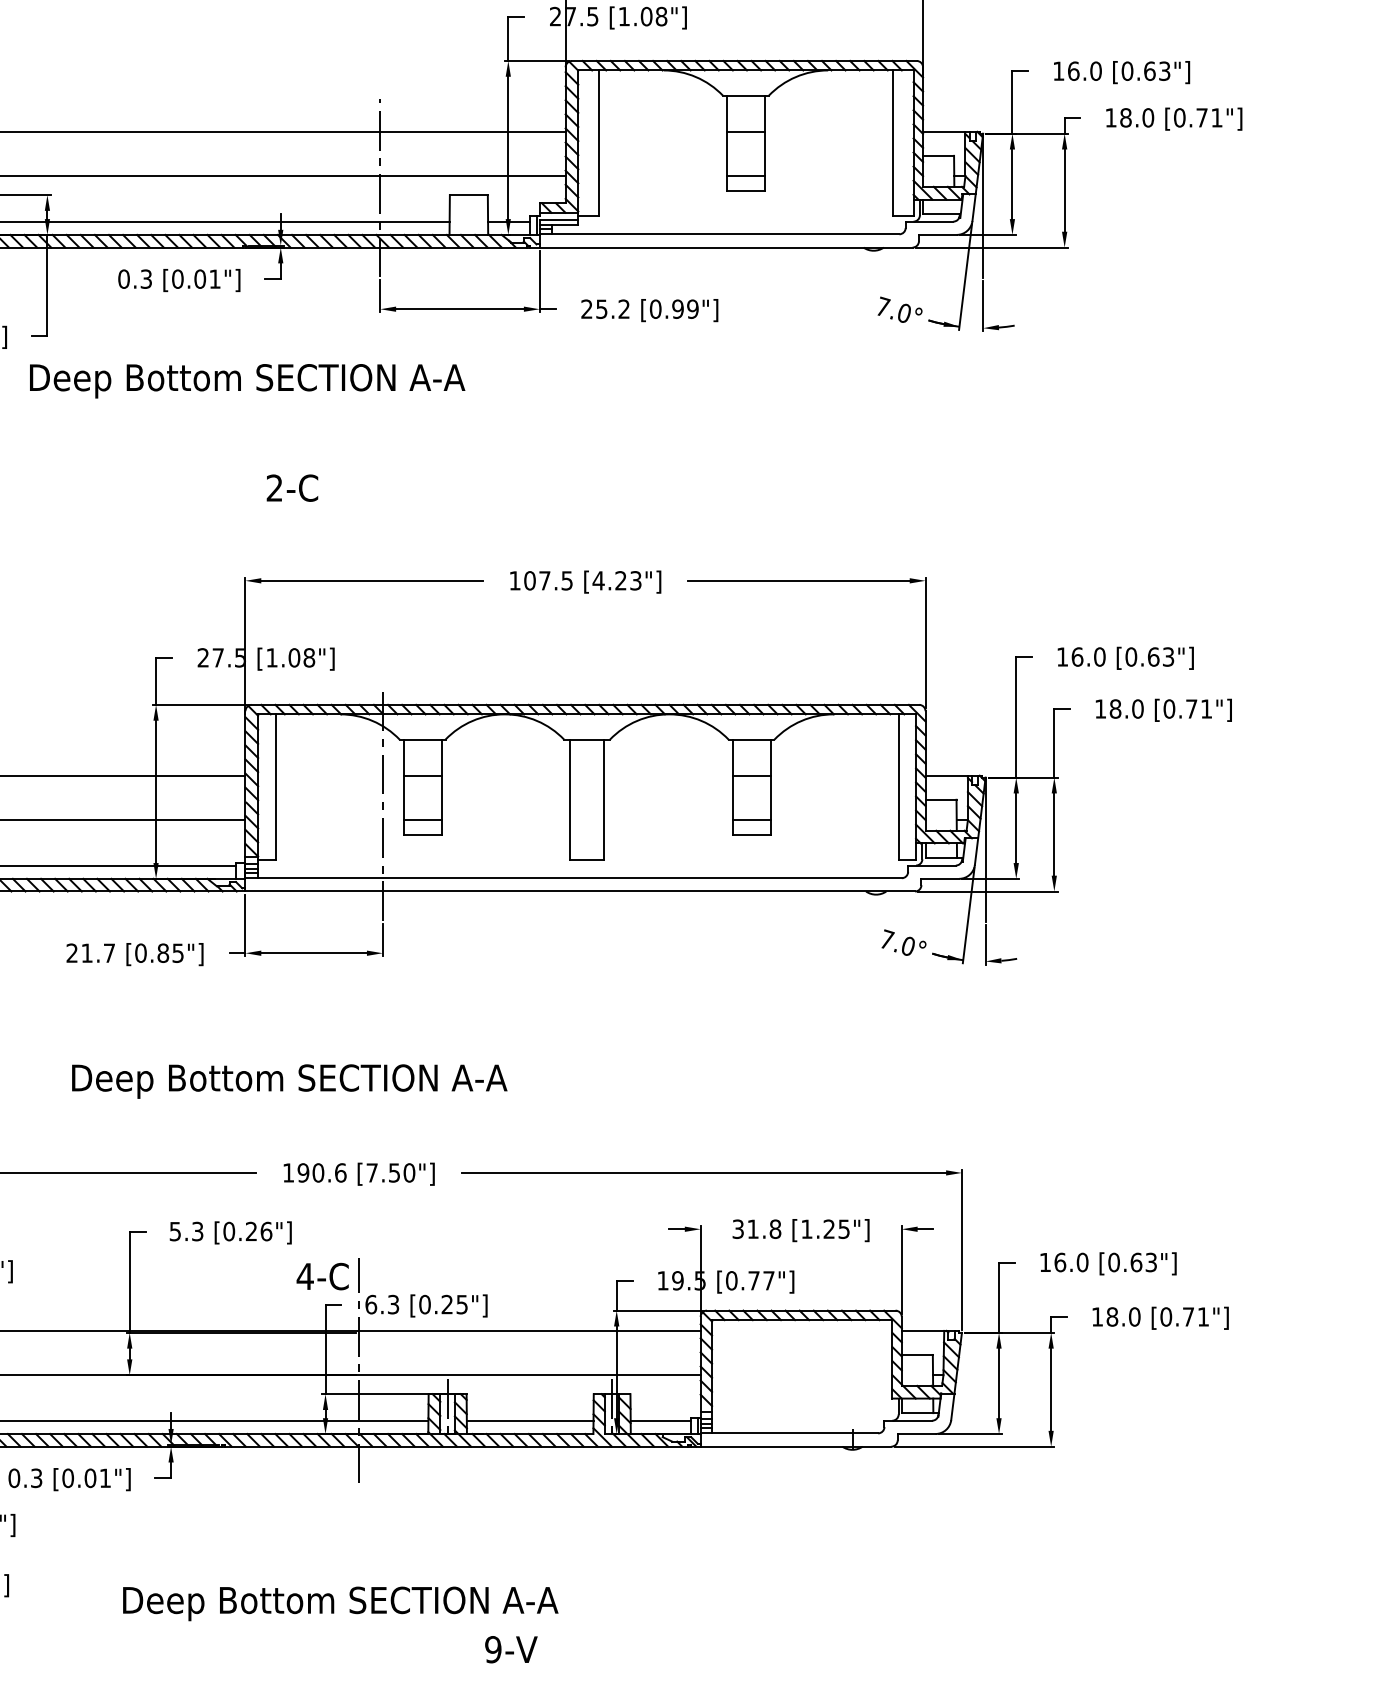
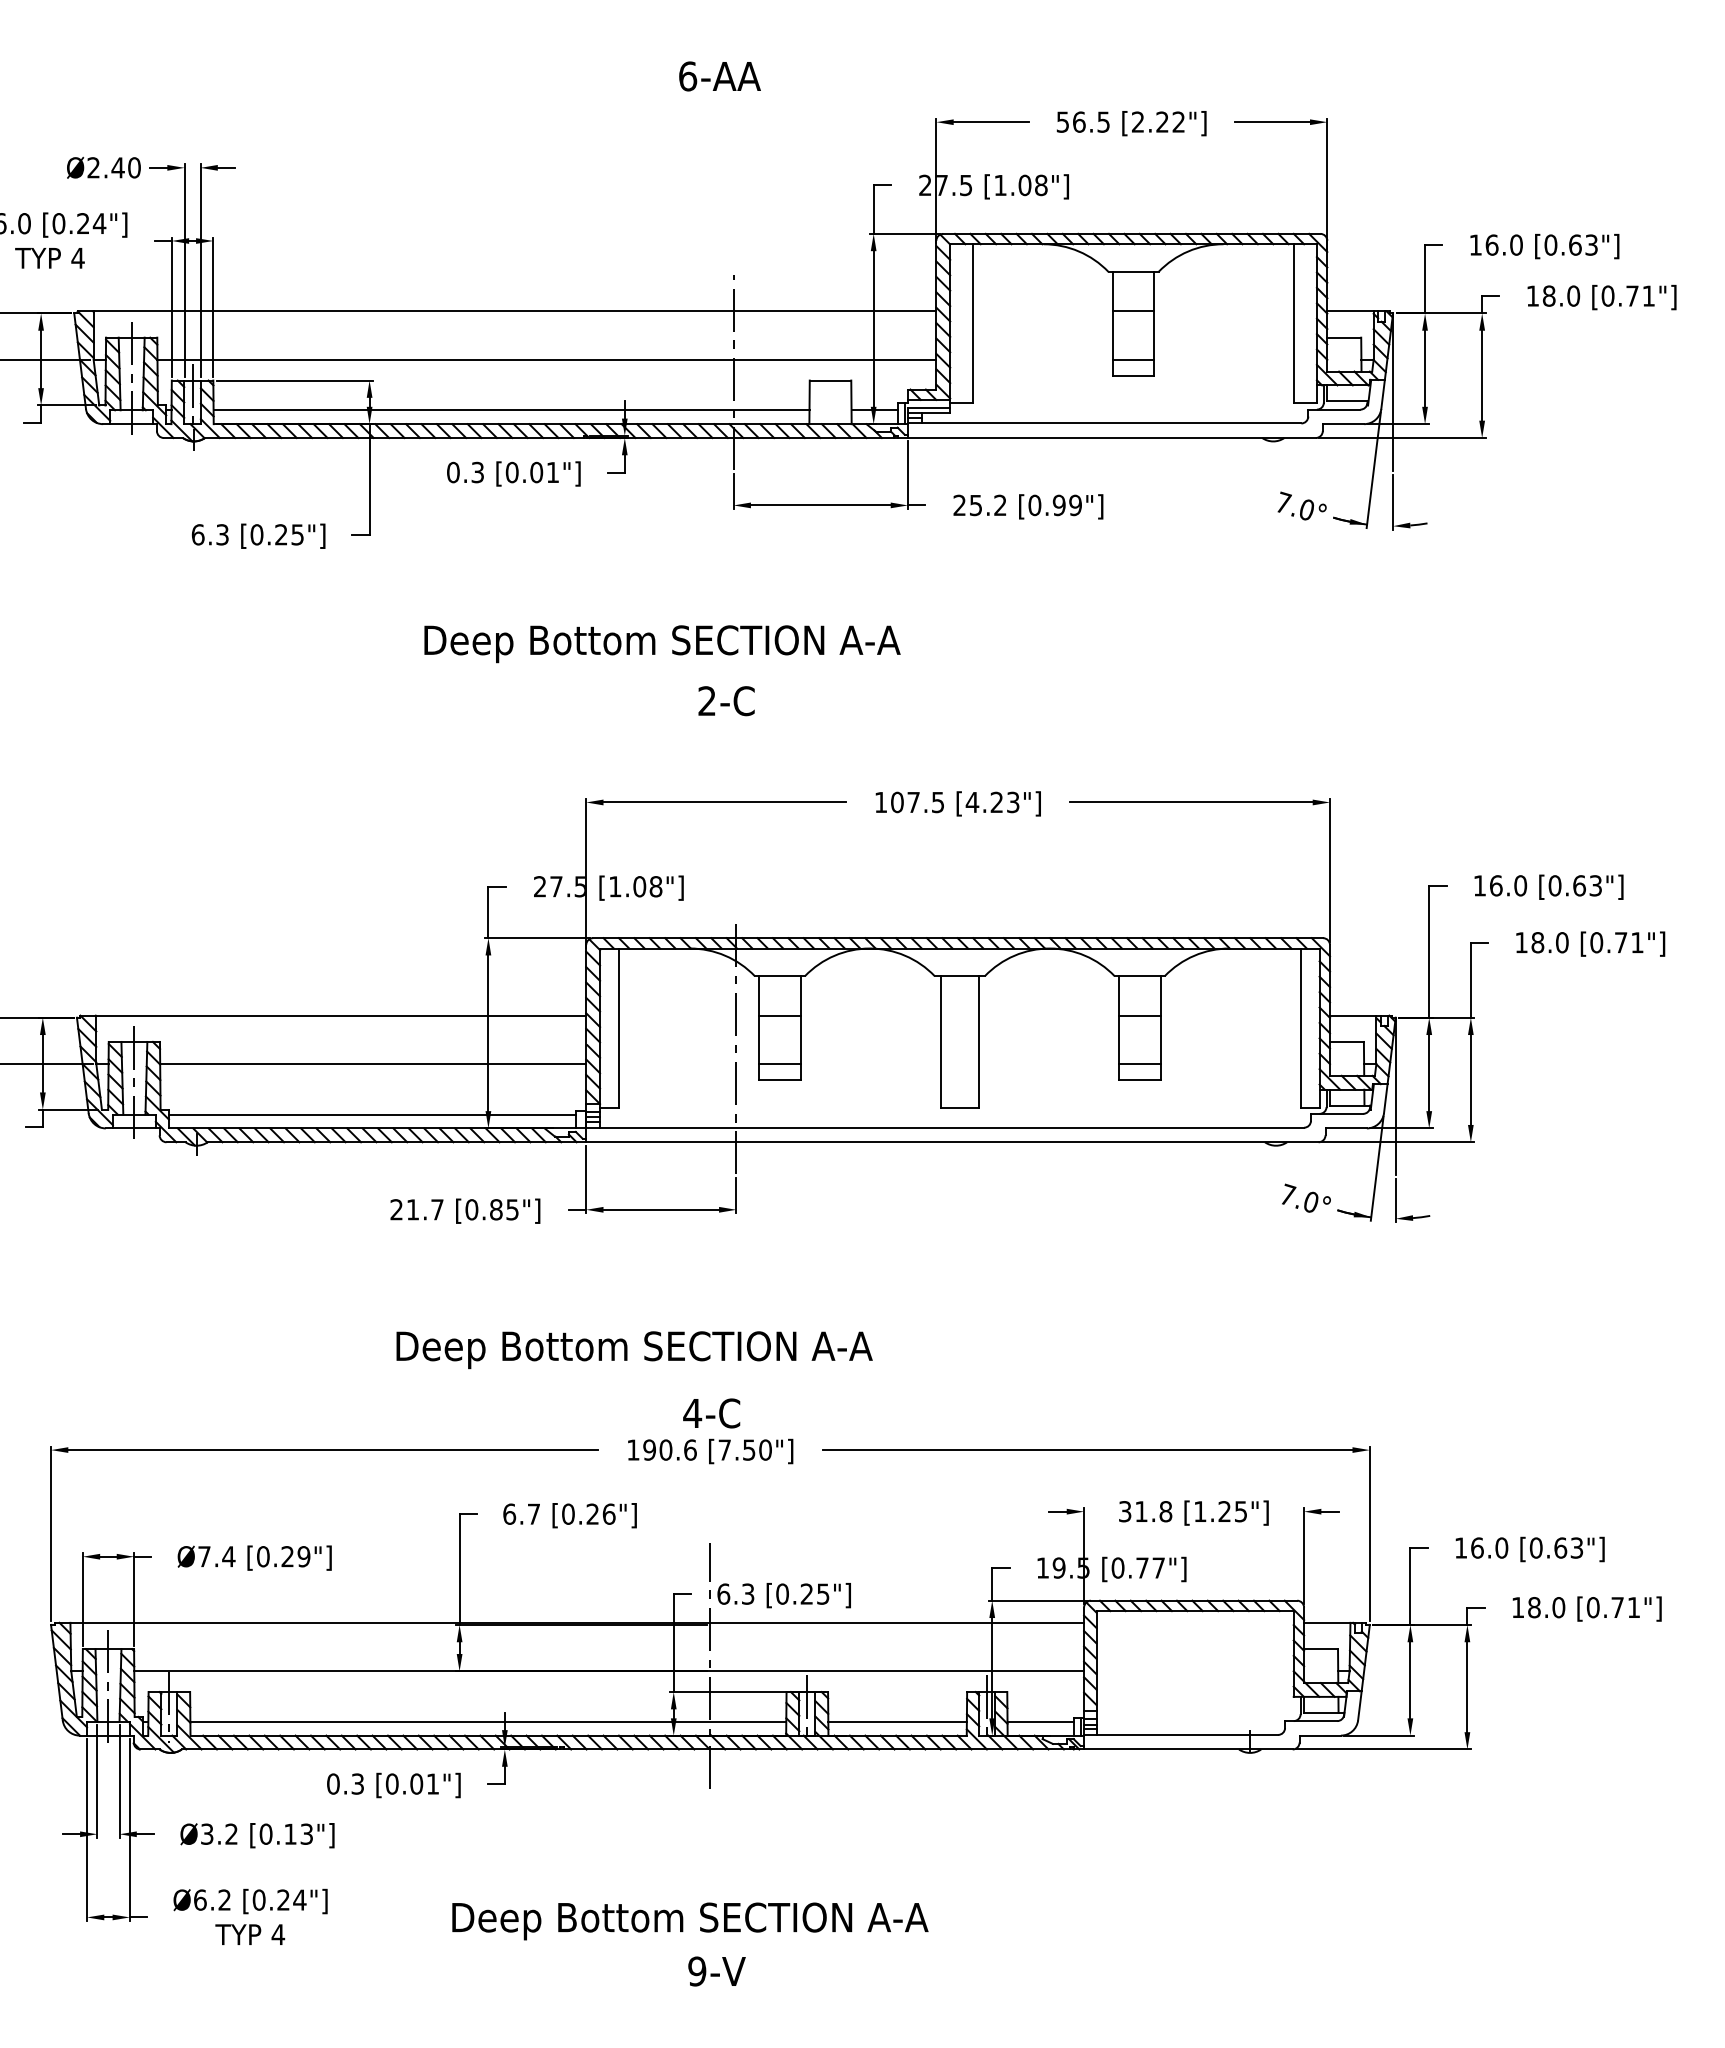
text: (247, 381) -> (662, 644), moved
text: (292, 488) -> (726, 701), moved
text: (186, 1230) -> (521, 1513), 5.3 -> 6.7
text: (322, 1276) -> (711, 1413), moved
text: (510, 1649) -> (716, 1971), moved

